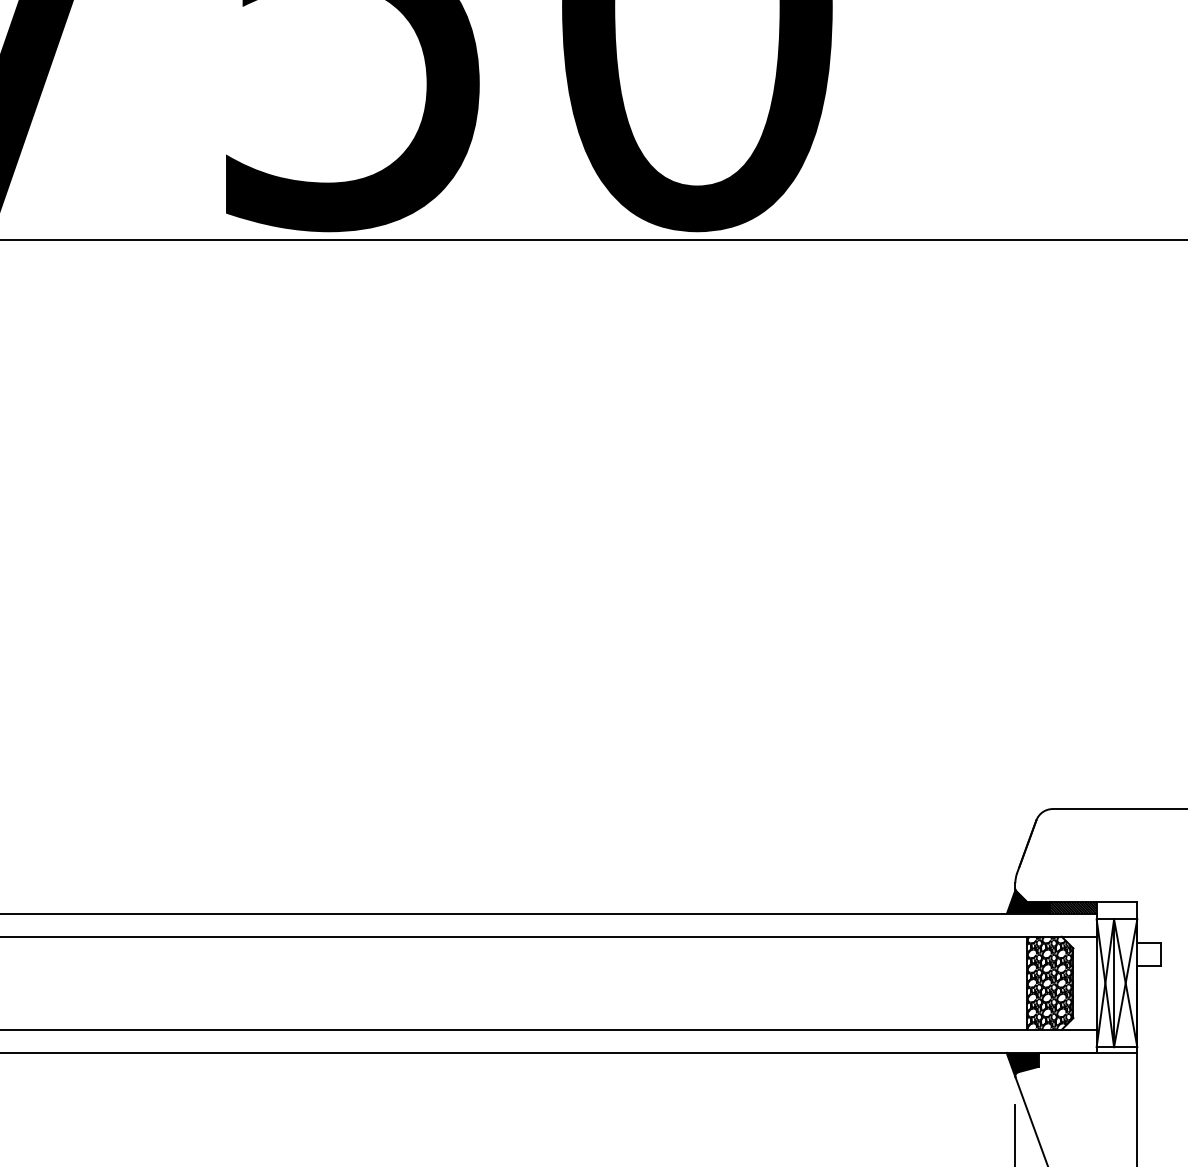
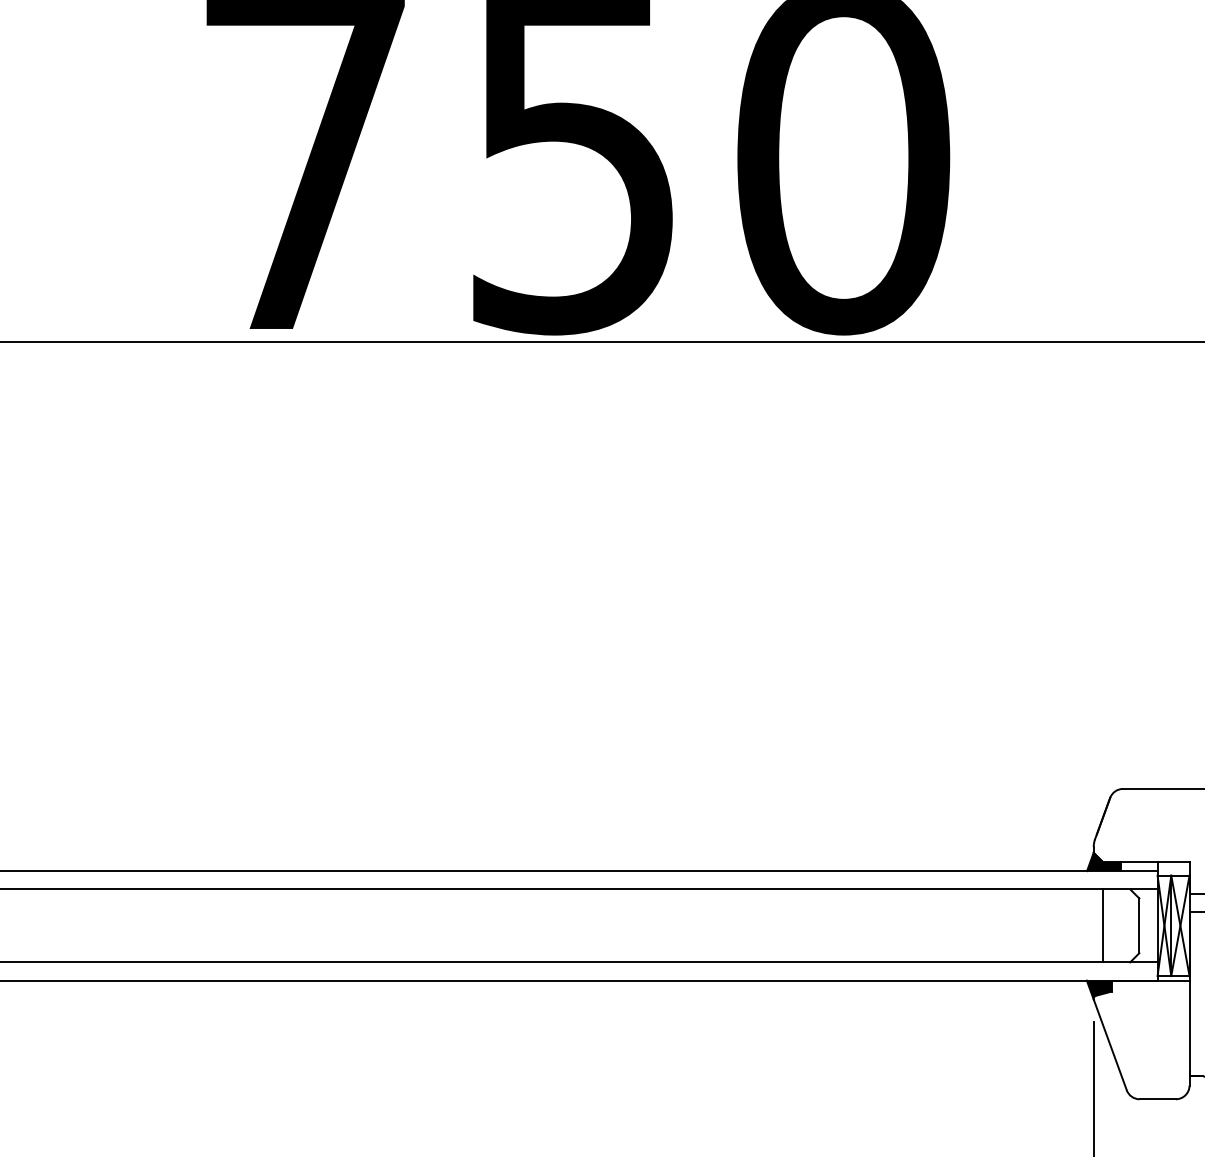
hatch: (1073, 907) -> (1139, 866), removed
hatch: (1049, 982) -> (1120, 925), removed

